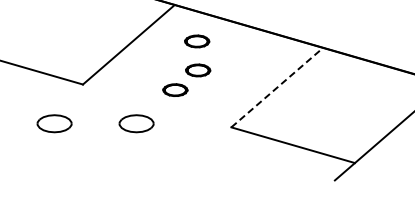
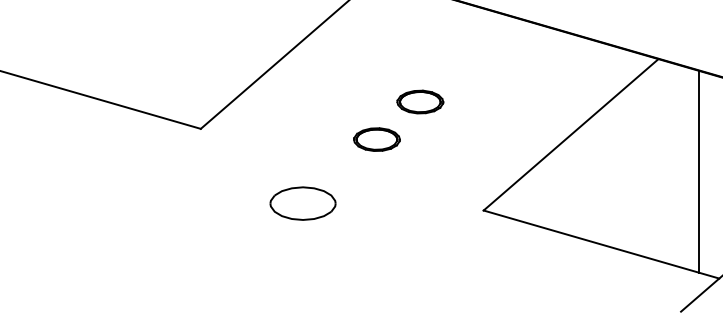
part: (197, 41) -> (419, 46), removed
line: (277, 87) -> (571, 134), dashed -> solid
line: (344, 107) -> (699, 172), added
part: (54, 123) -> (146, 203), removed

